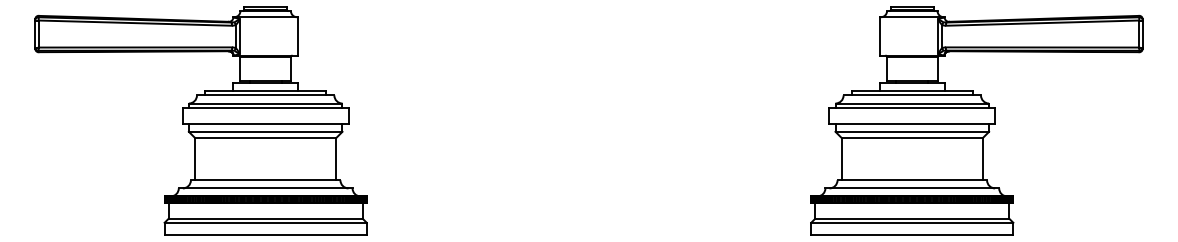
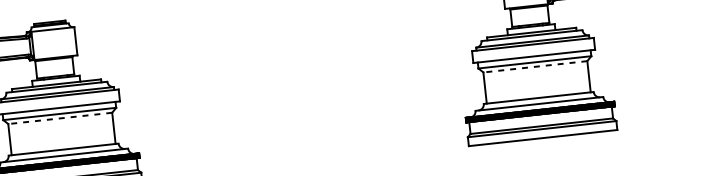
line: (265, 137) -> (60, 118), solid -> dashed
line: (912, 137) -> (535, 66), solid -> dashed

